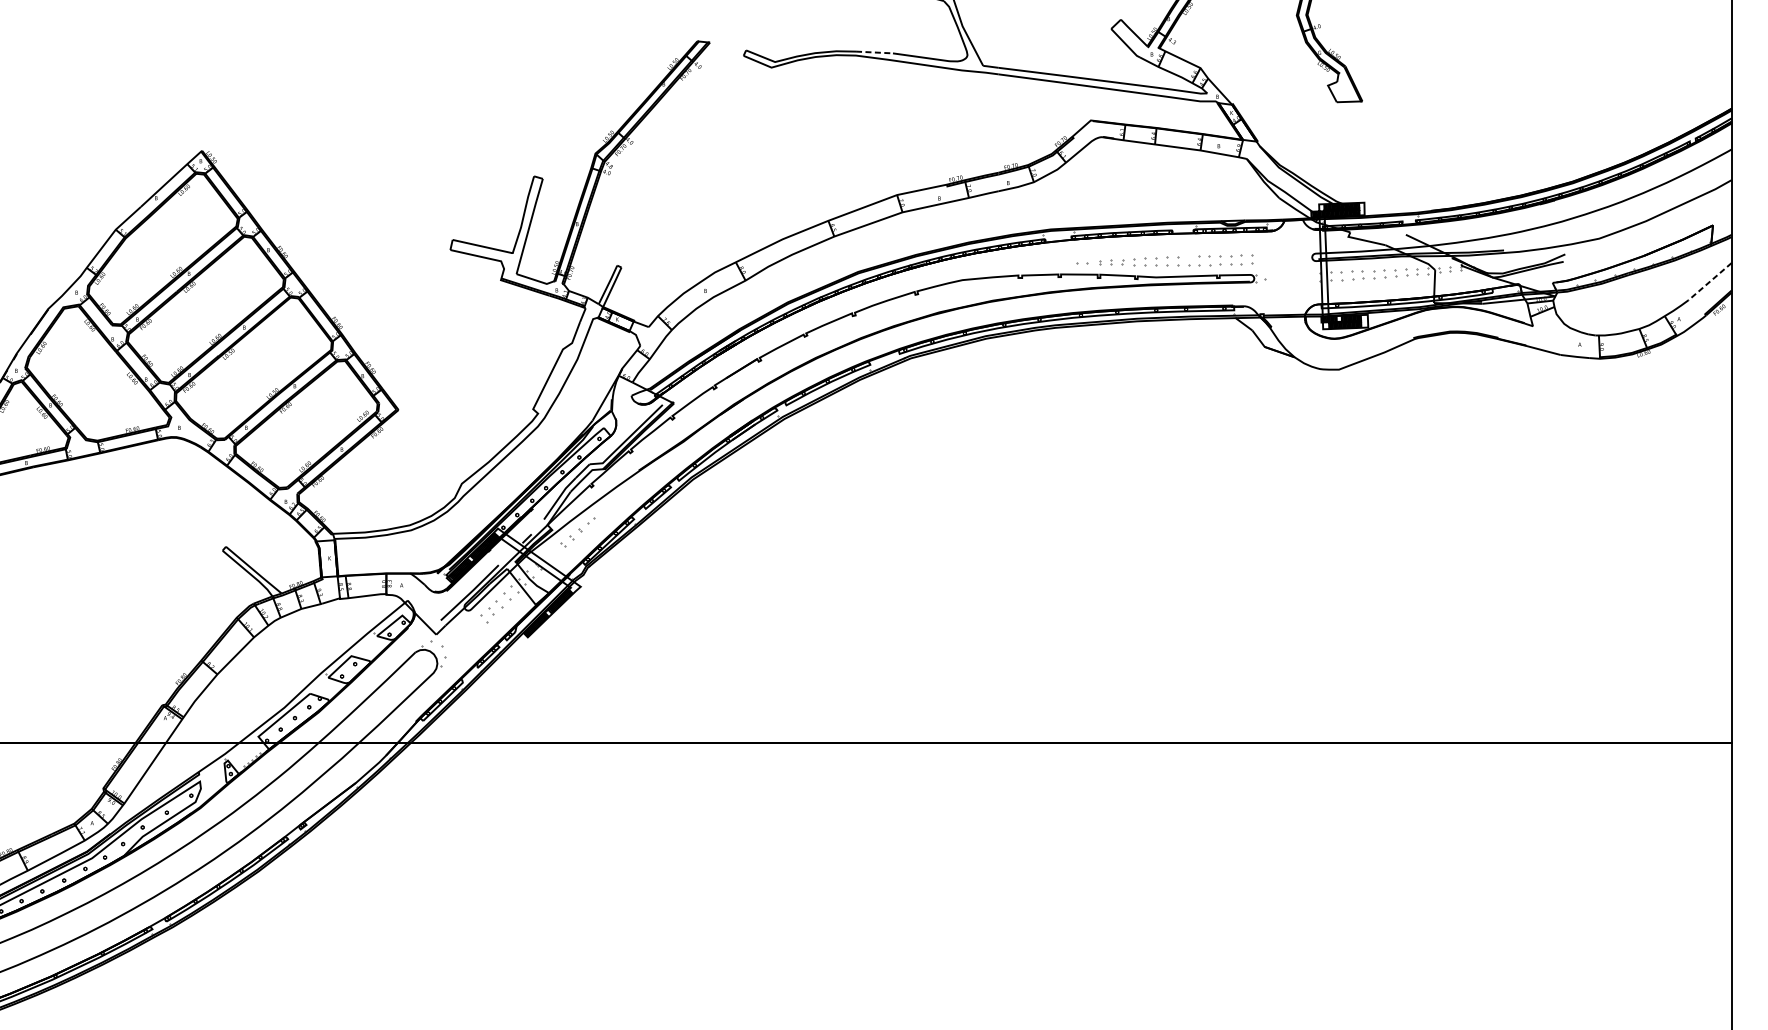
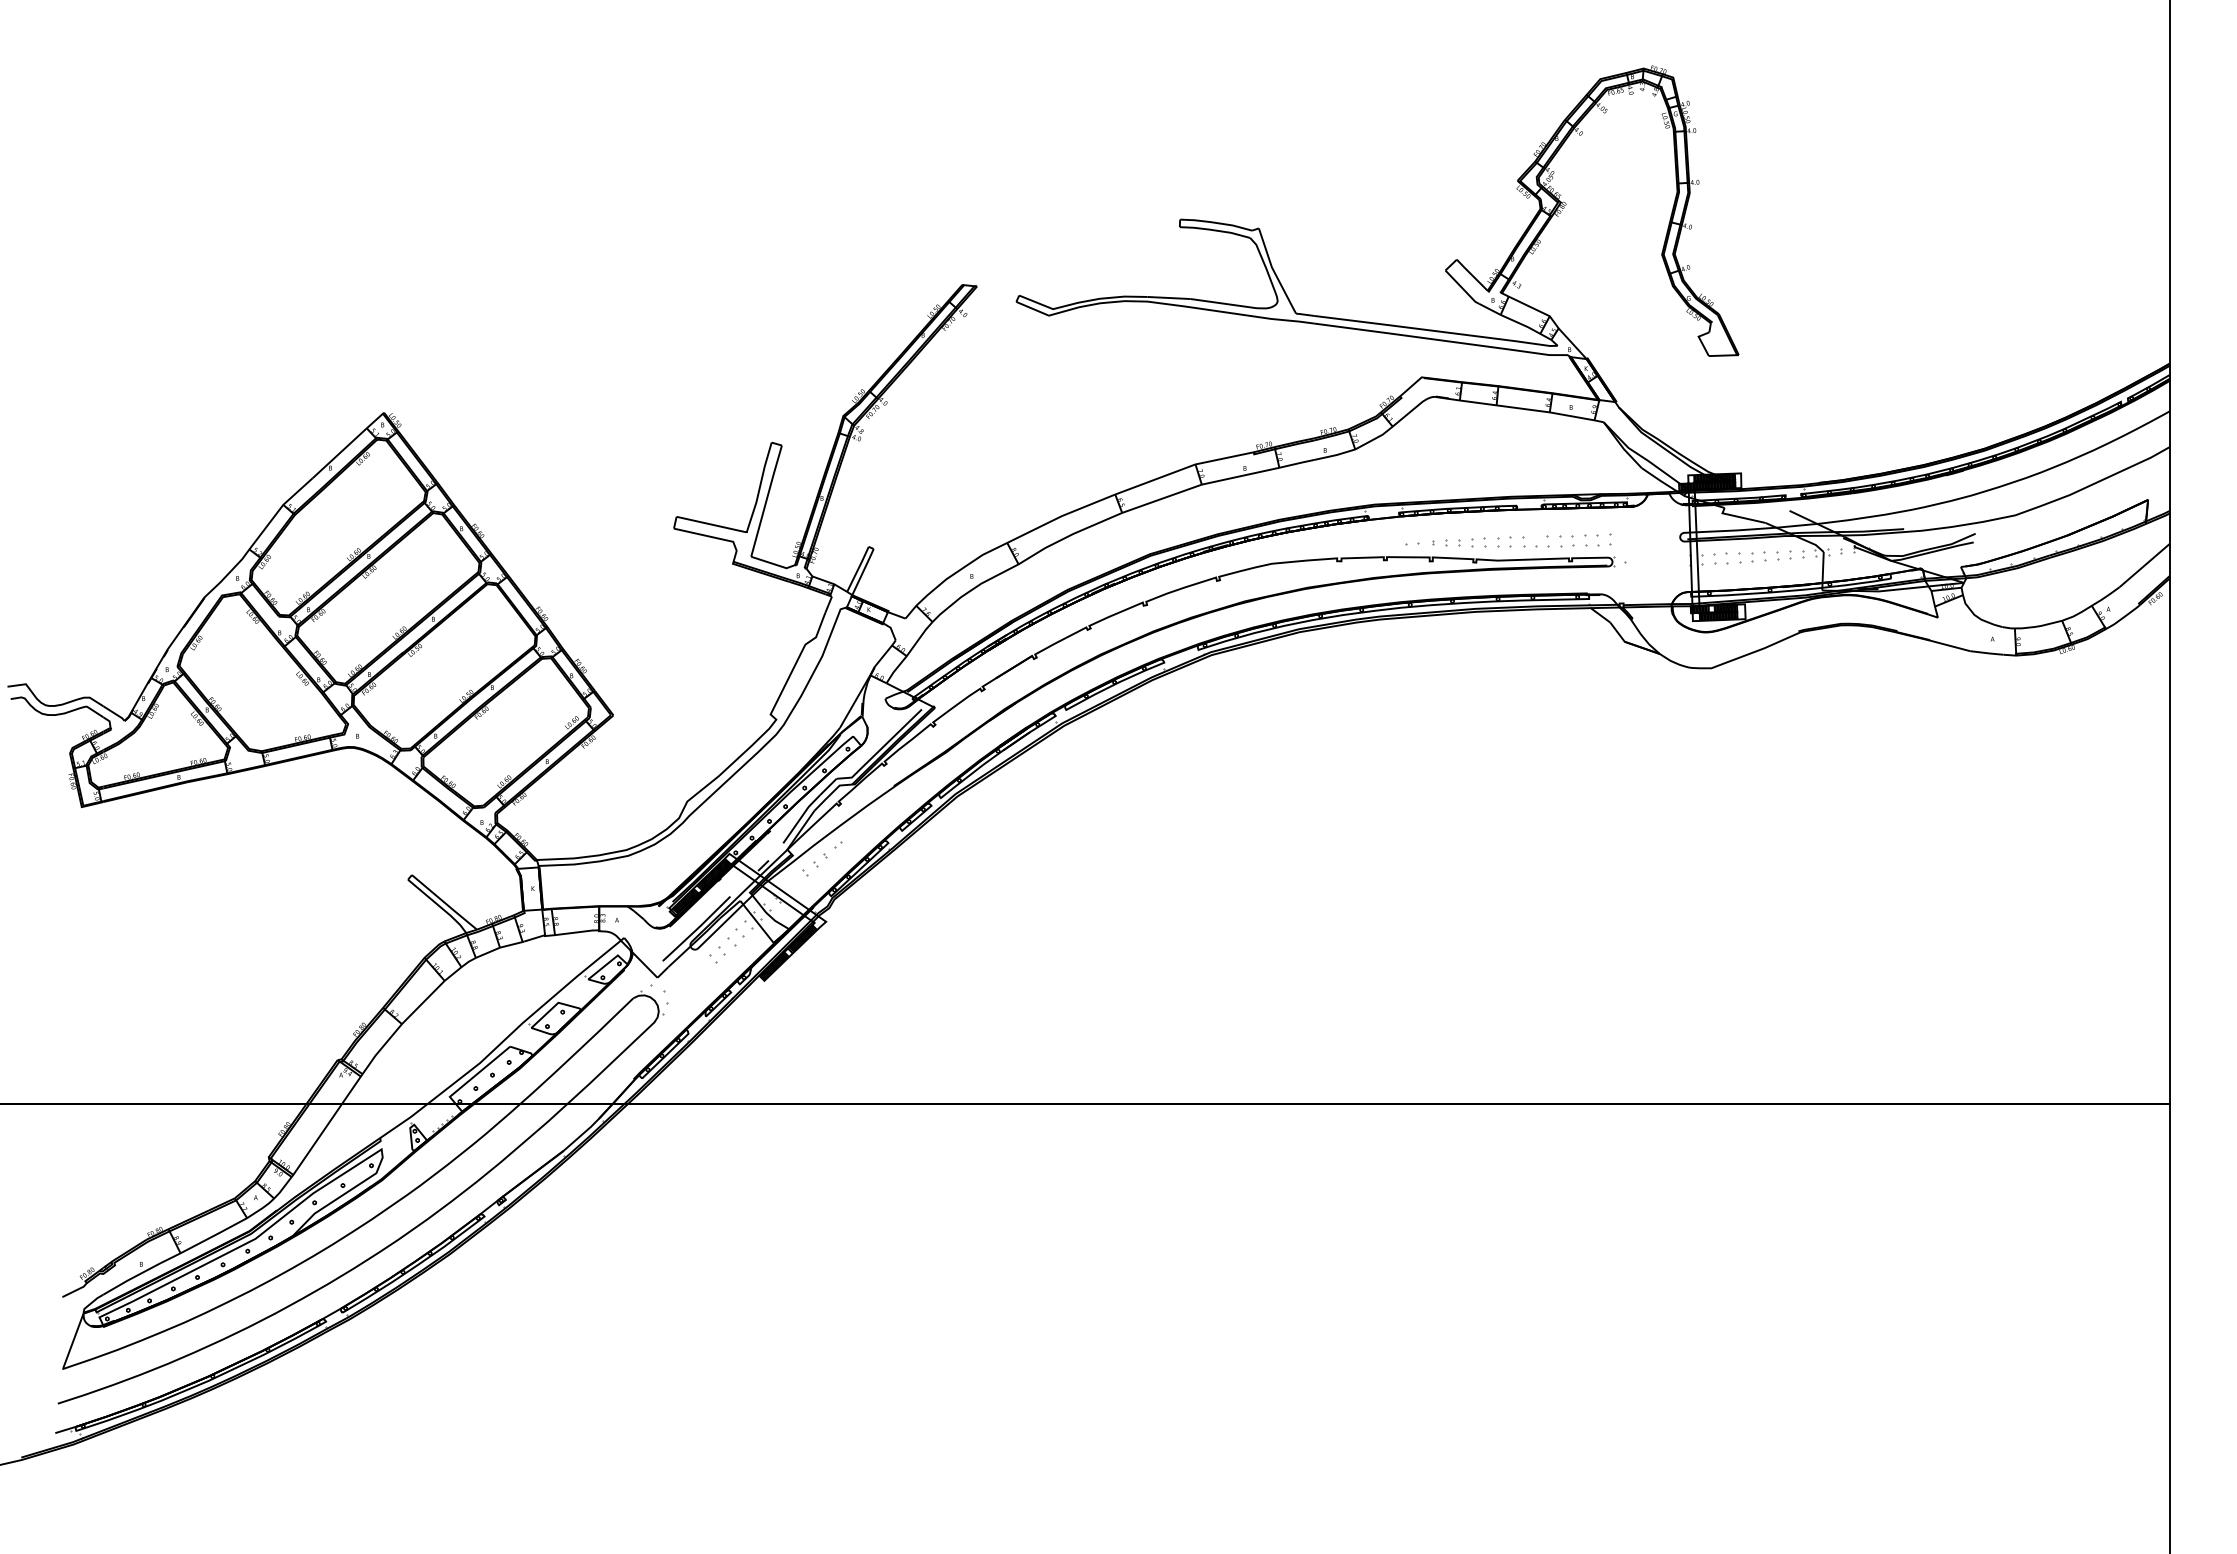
line: (874, 52) -> (1169, 298), dashed -> solid
line: (1709, 281) -> (2144, 565), dashed -> solid

